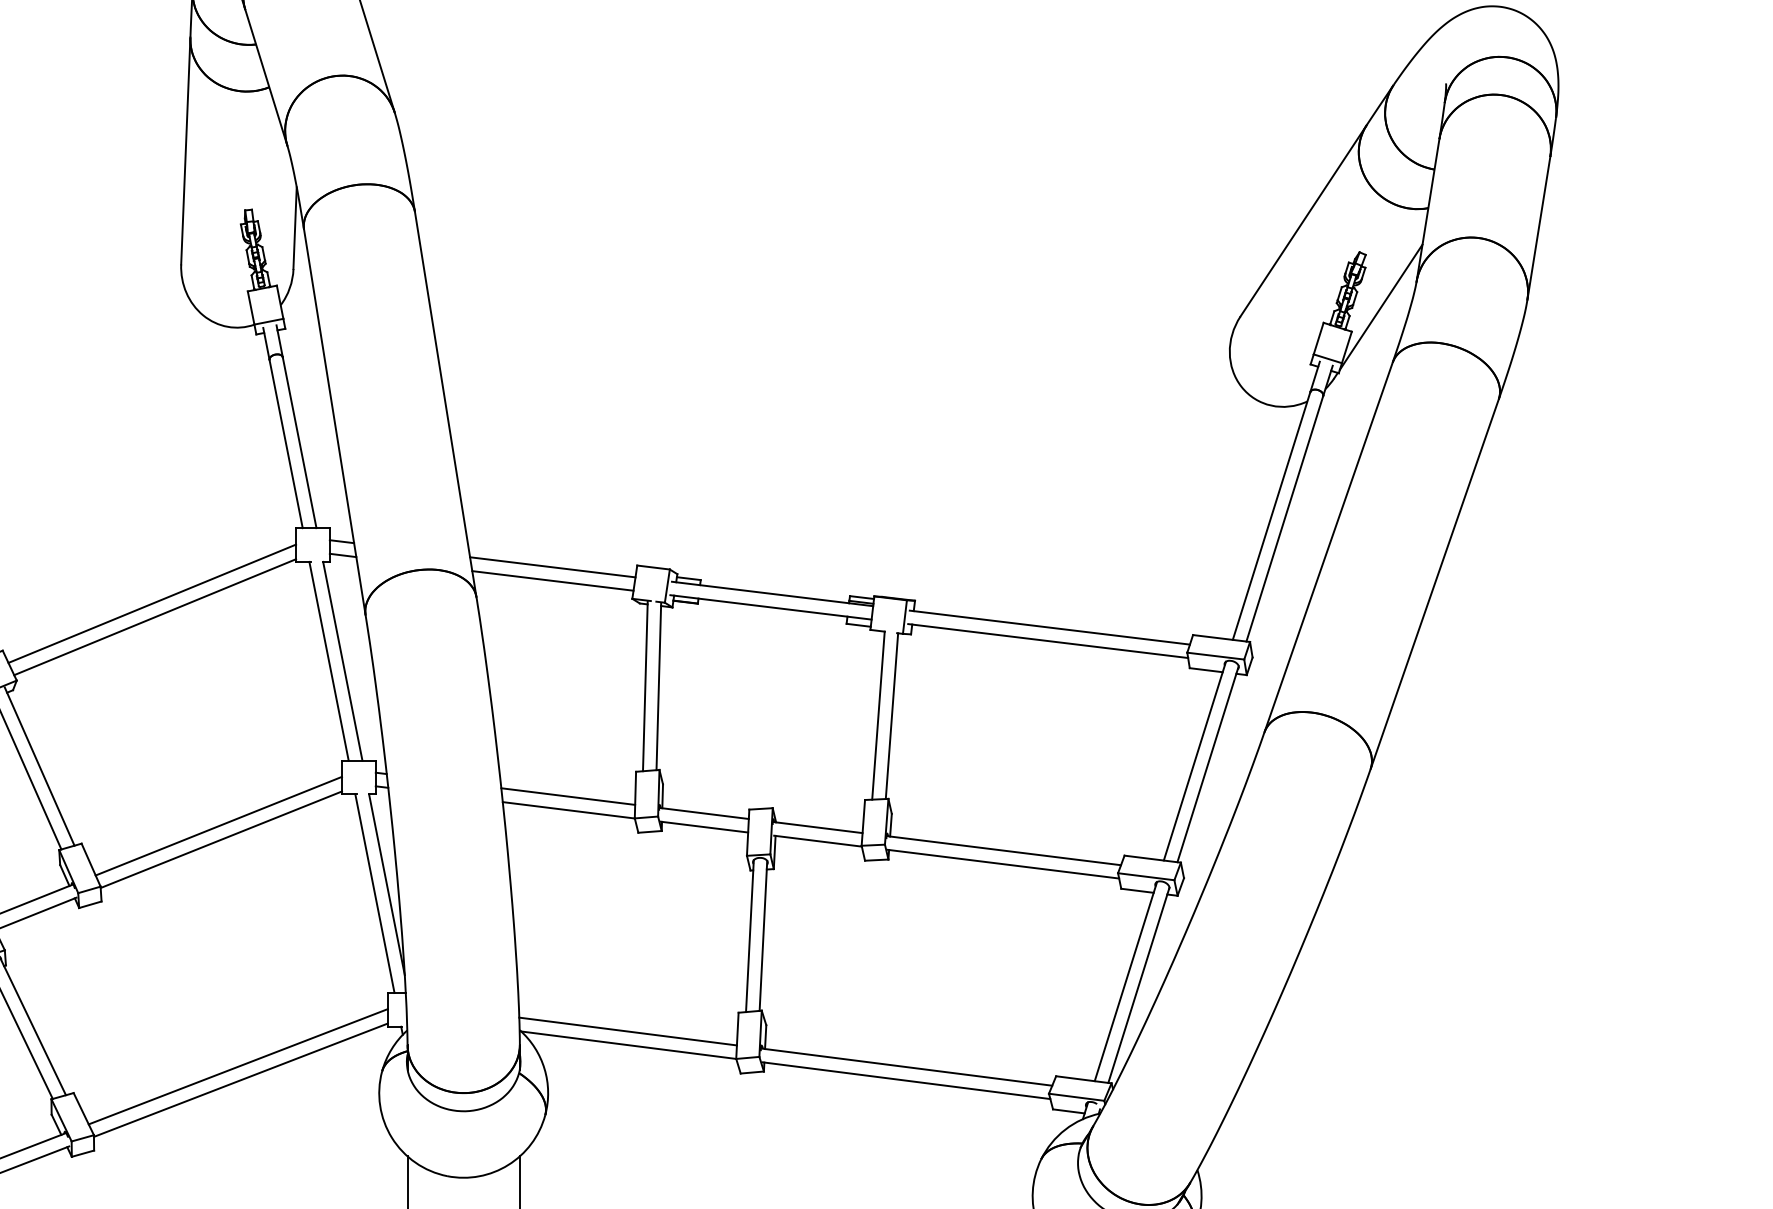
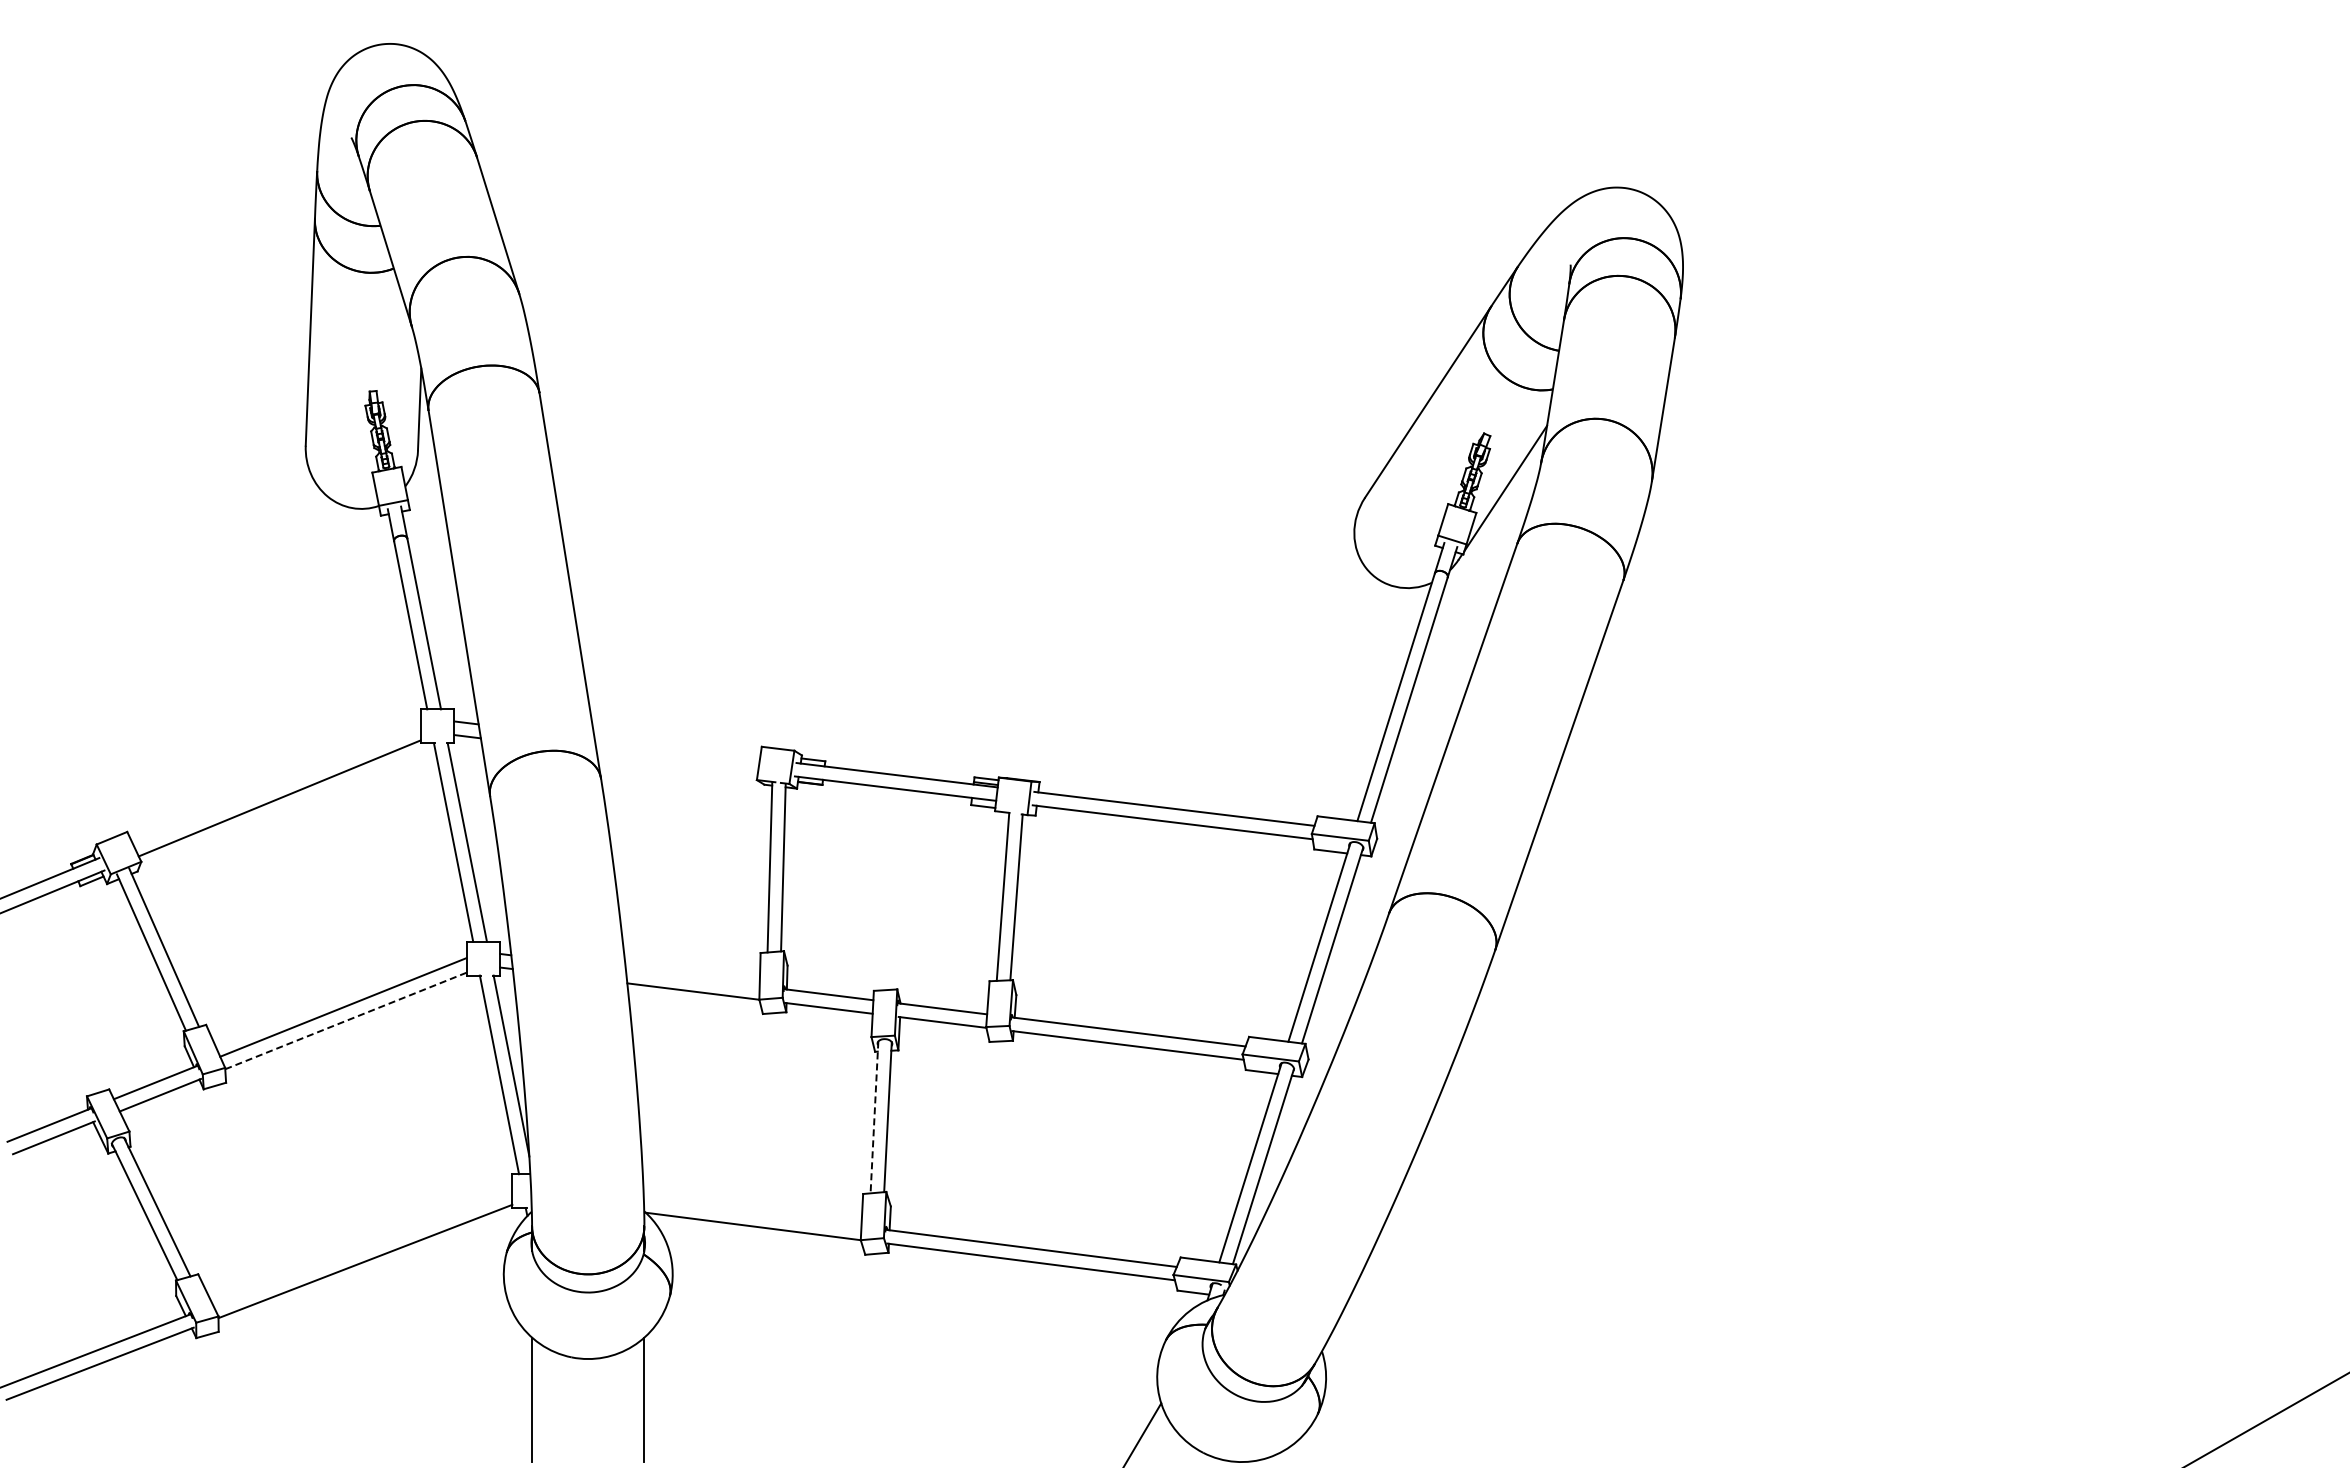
line: (552, 567) -> (677, 748), removed
line: (552, 580) -> (677, 761), removed
line: (151, 603) -> (276, 784), removed
line: (567, 796) -> (692, 977), removed
line: (220, 839) -> (345, 1020), solid -> dashed
line: (749, 936) -> (874, 1117), solid -> dashed
line: (627, 1031) -> (752, 1212), removed
line: (237, 1066) -> (362, 1247), removed

